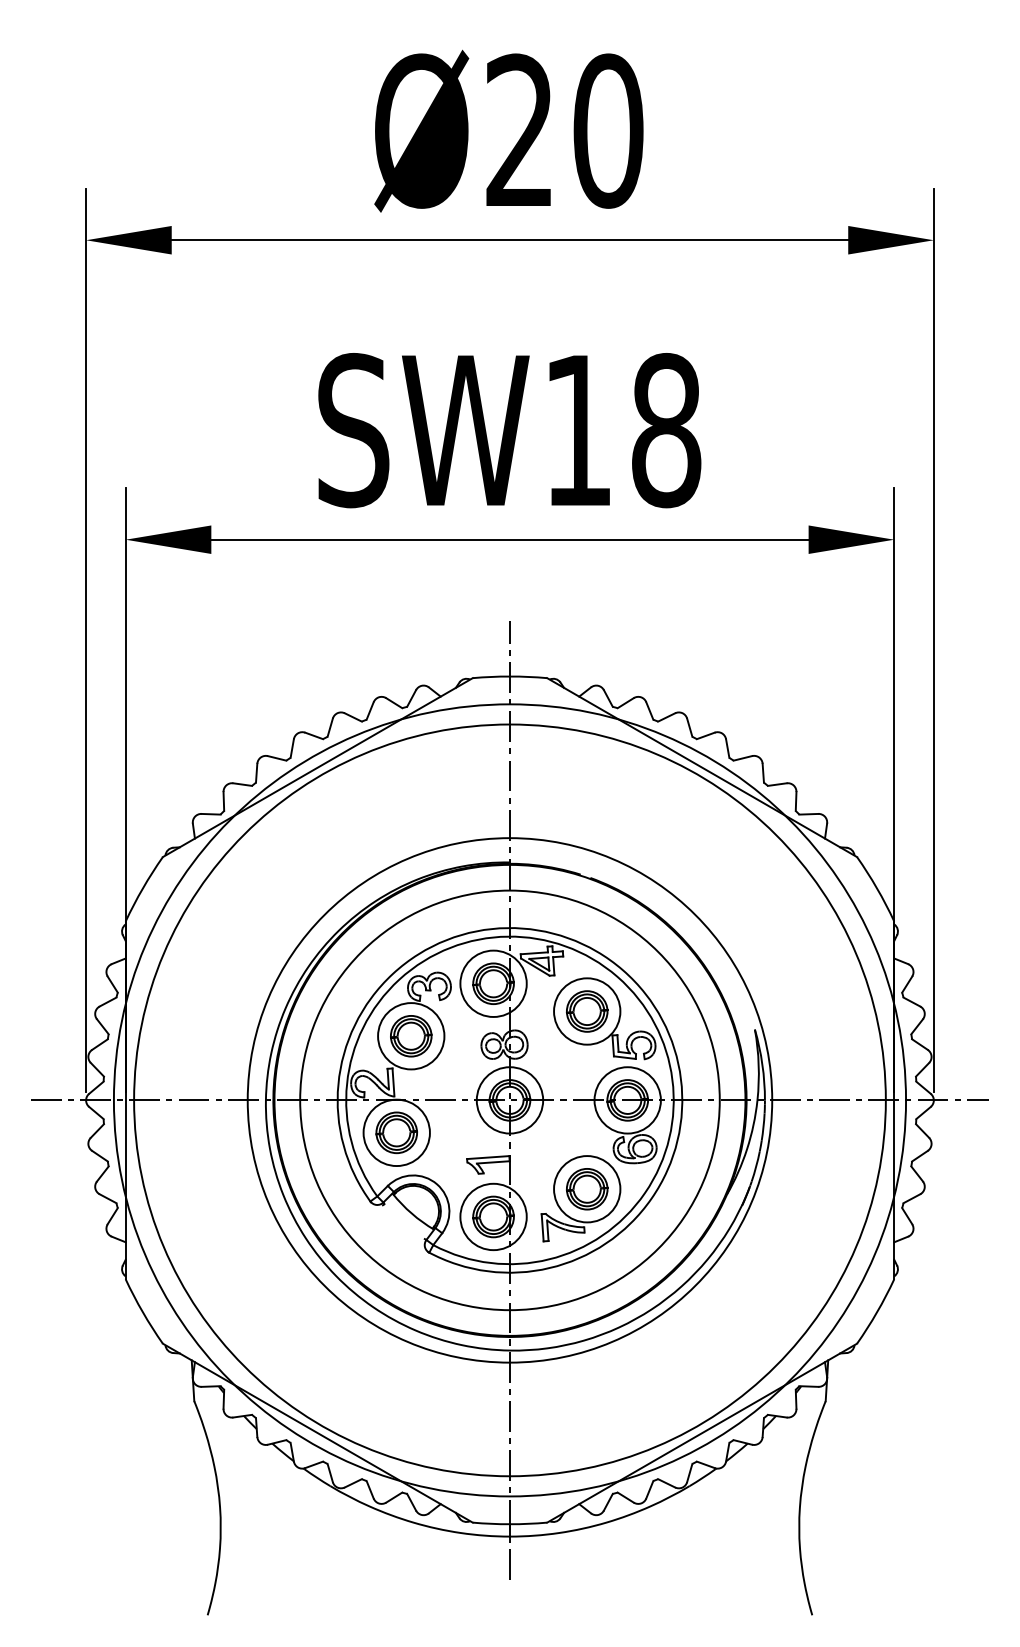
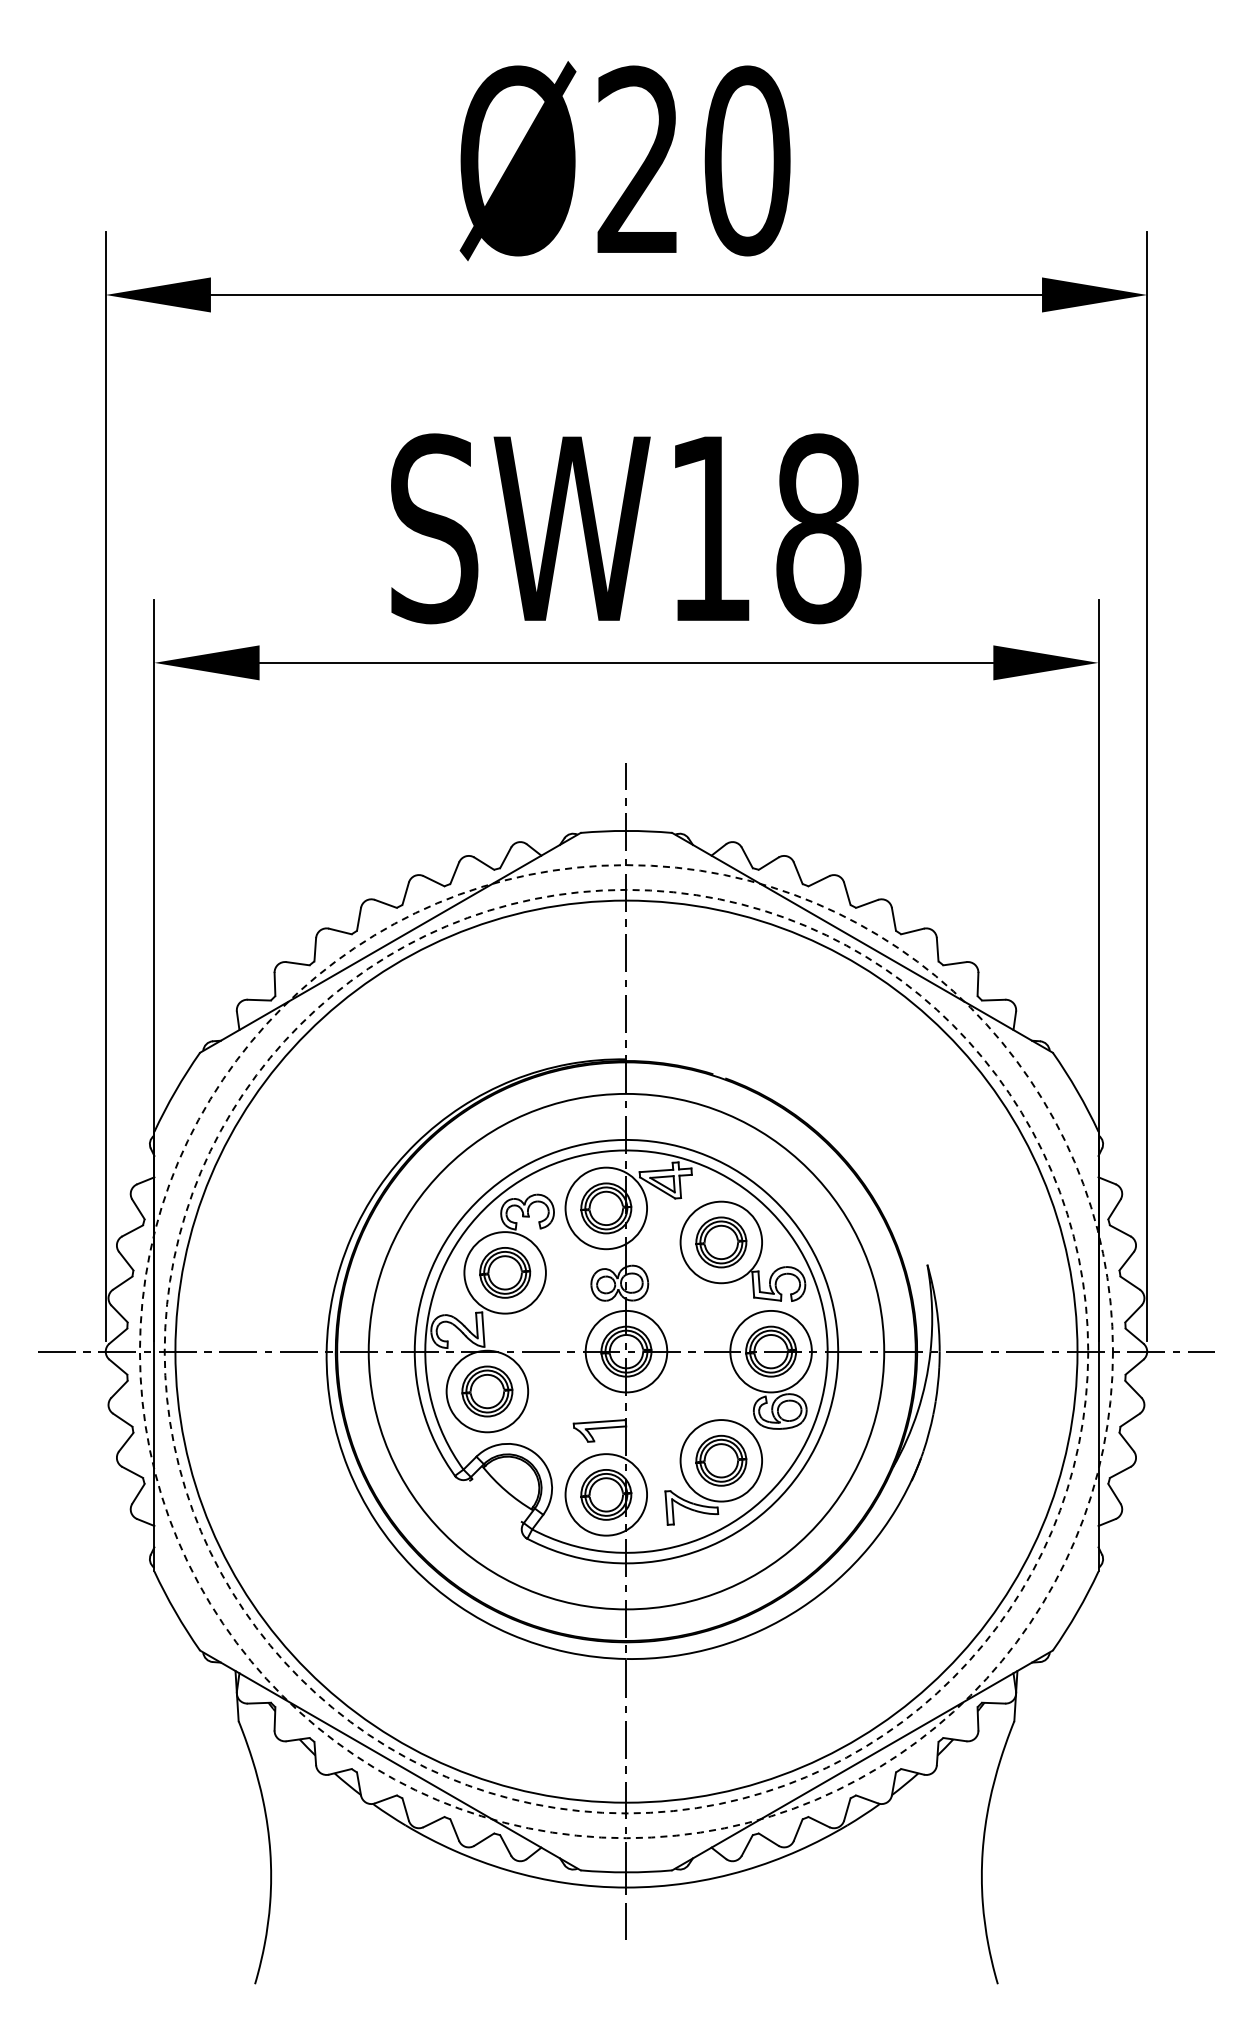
circle: (510, 1100) -> (626, 1351), size x1.4
circle: (510, 1100) -> (626, 1351), solid -> dashed
circle: (510, 1100) -> (626, 1351), solid -> dashed

